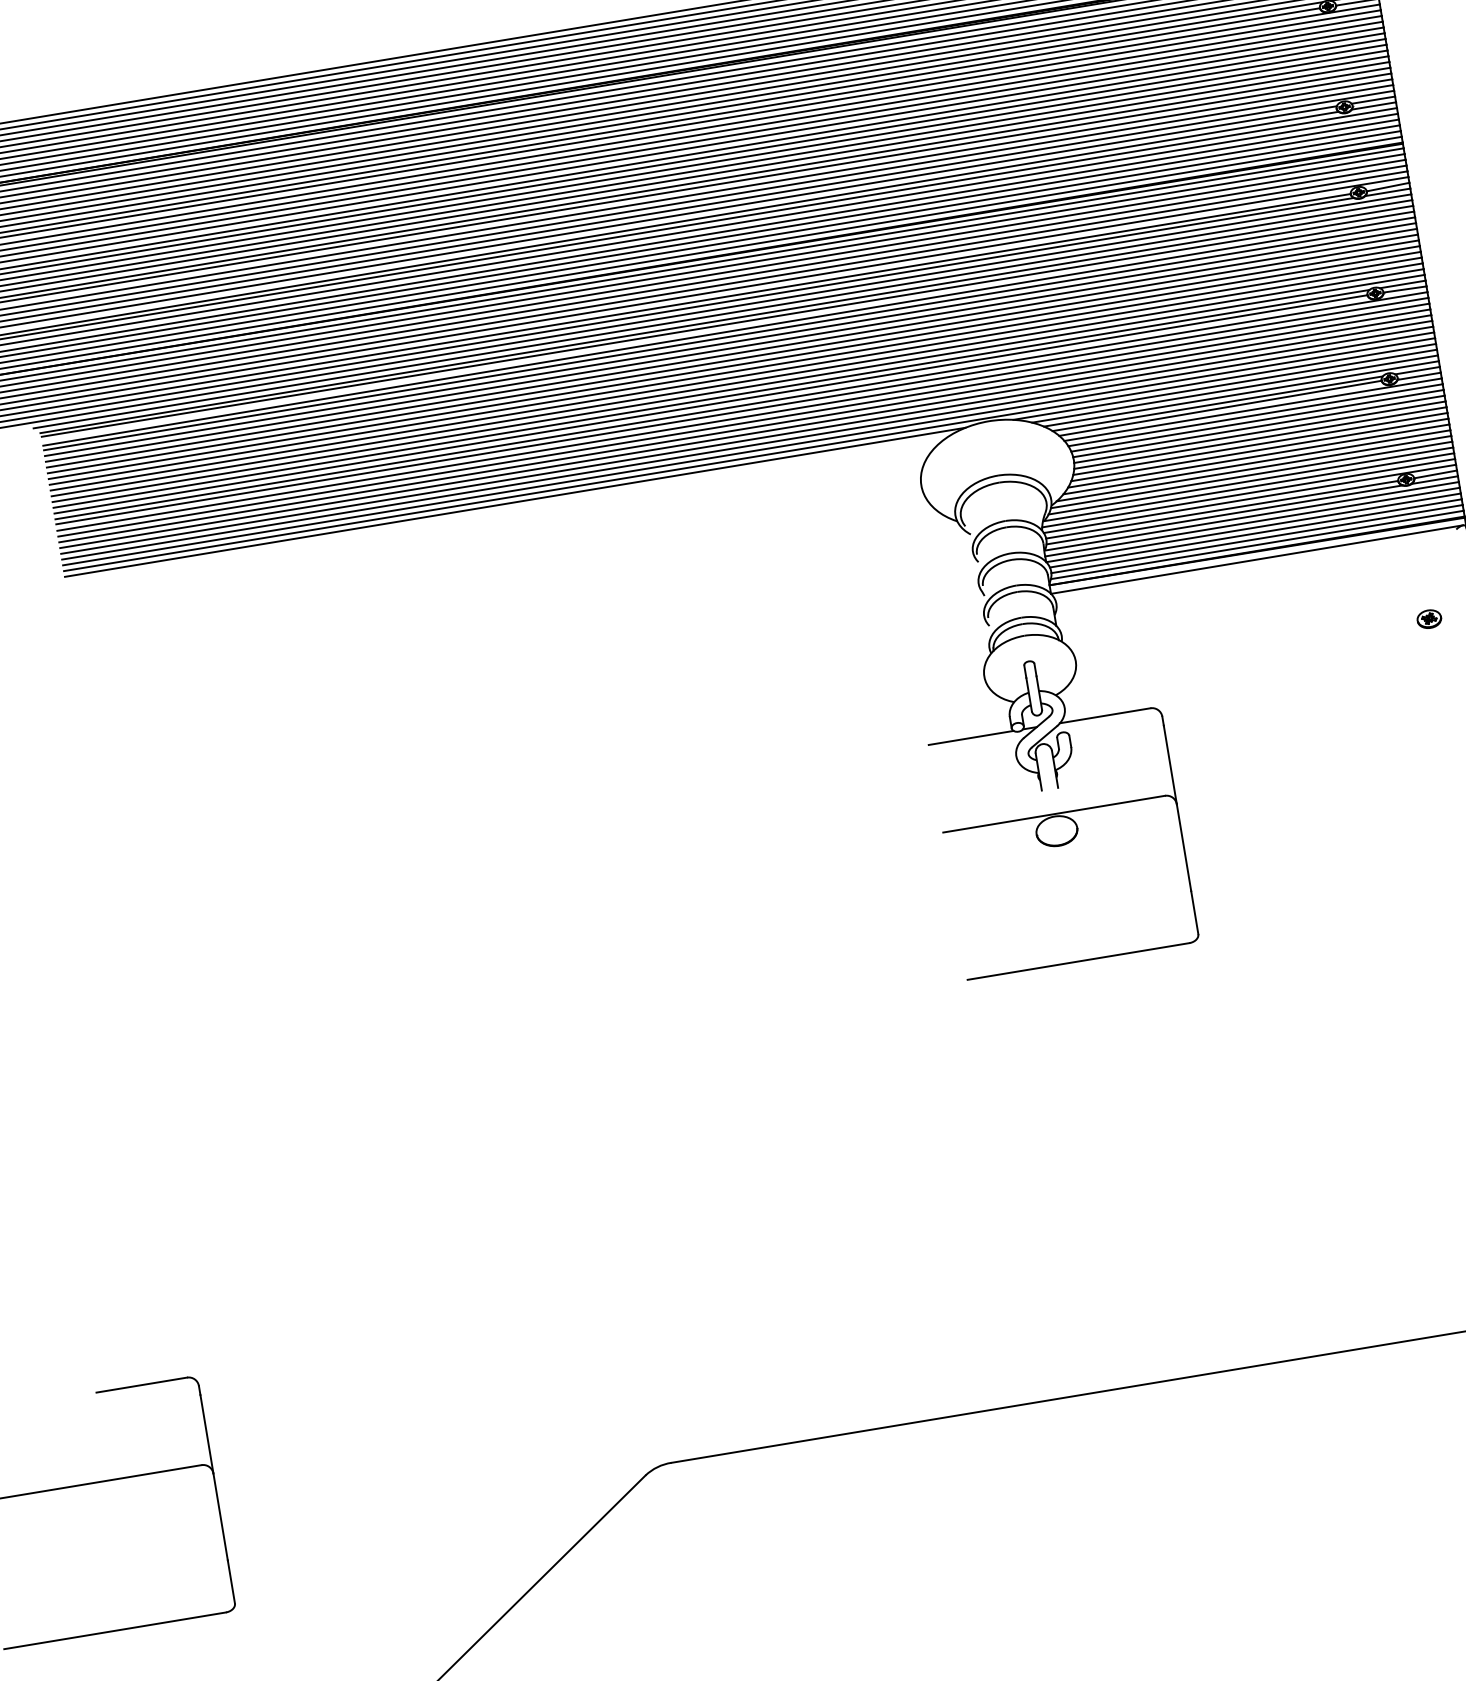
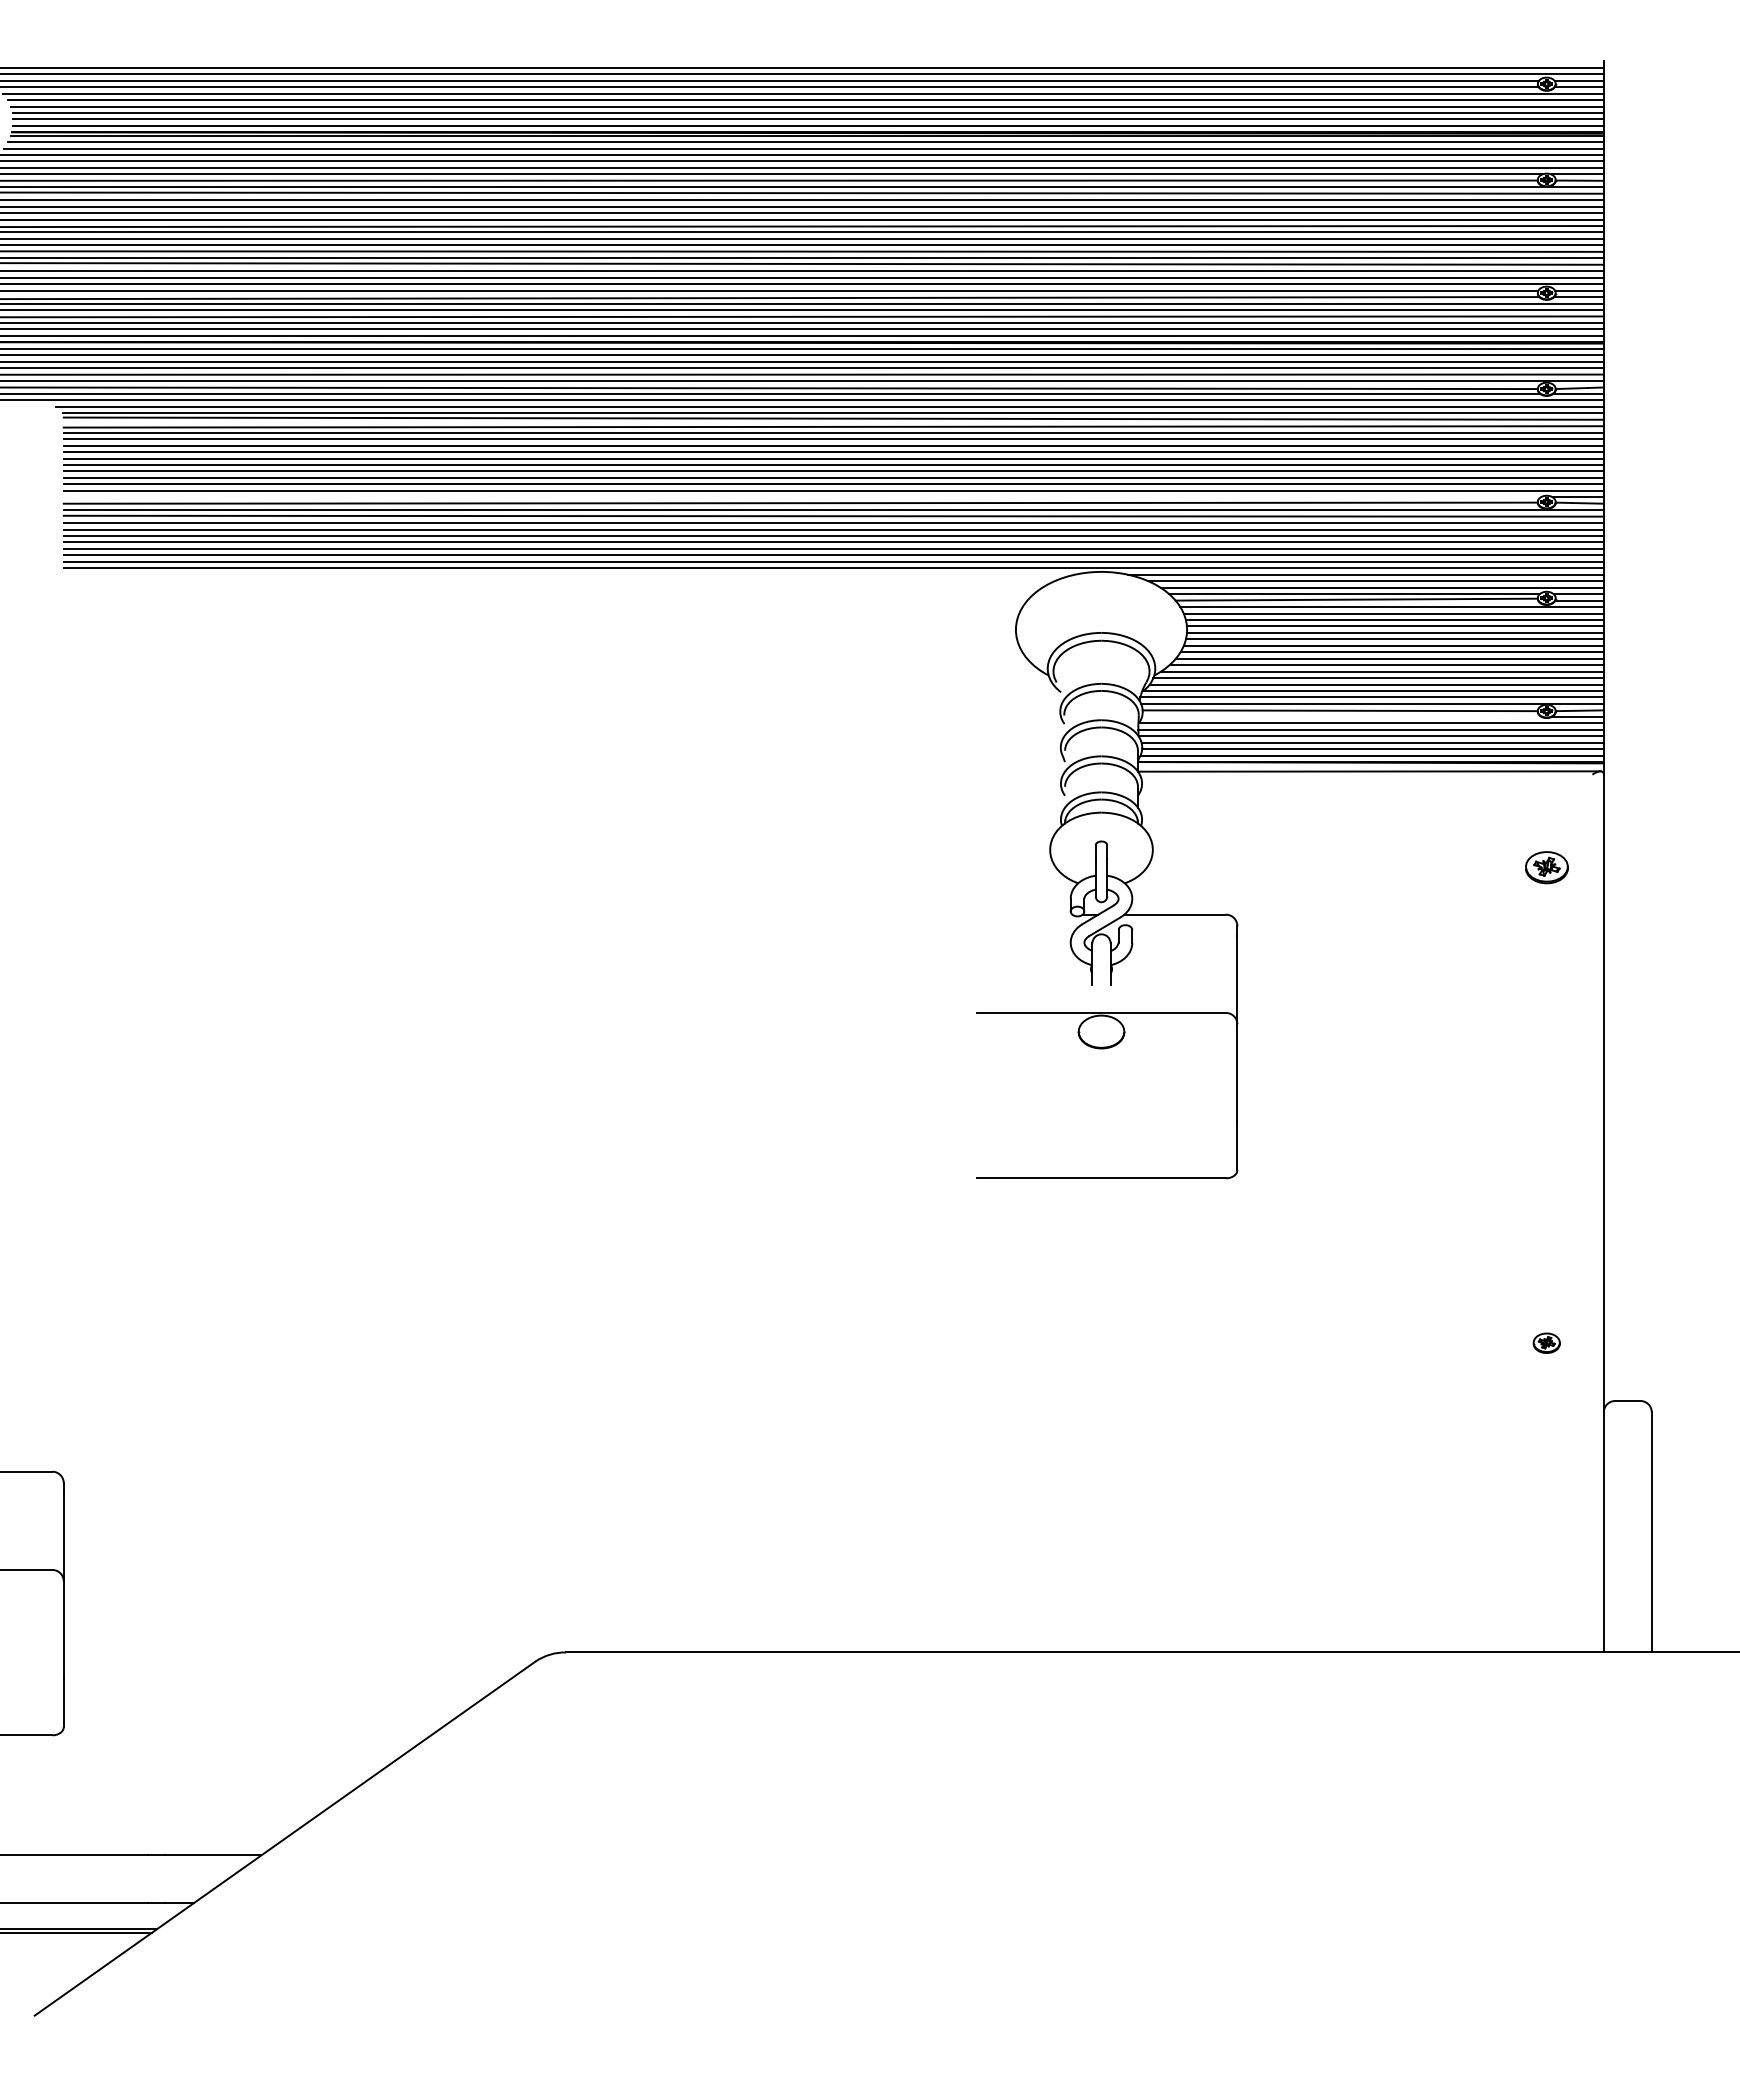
line: (710, 399) -> (801, 497), removed
line: (514, 502) -> (568, 574), removed
line: (1224, 514) -> (1341, 716), removed
part: (1429, 618) -> (1546, 867), size x1.6
line: (970, 737) -> (1024, 914), removed

